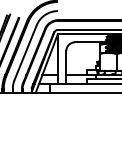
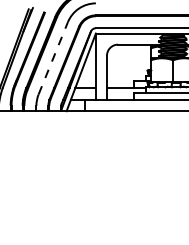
line: (25, 52) -> (53, 58), solid -> dashed

